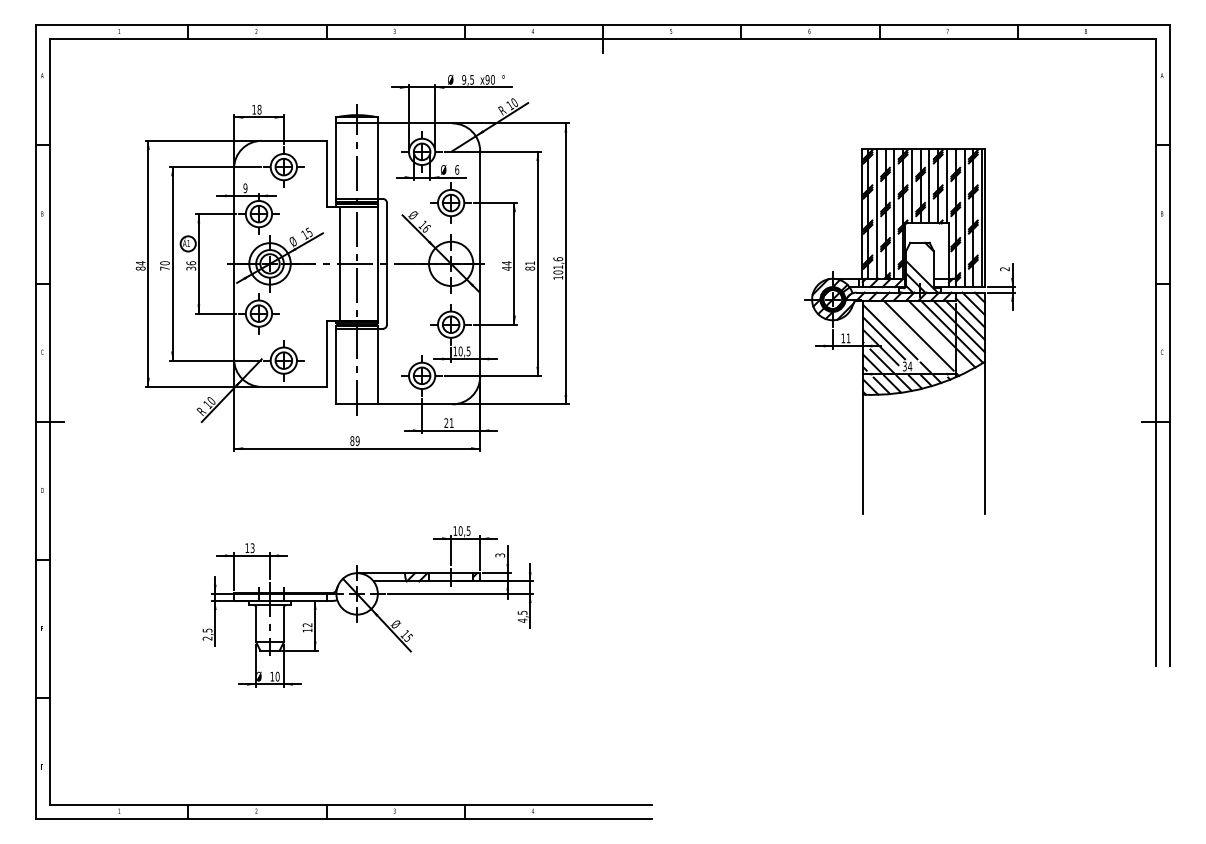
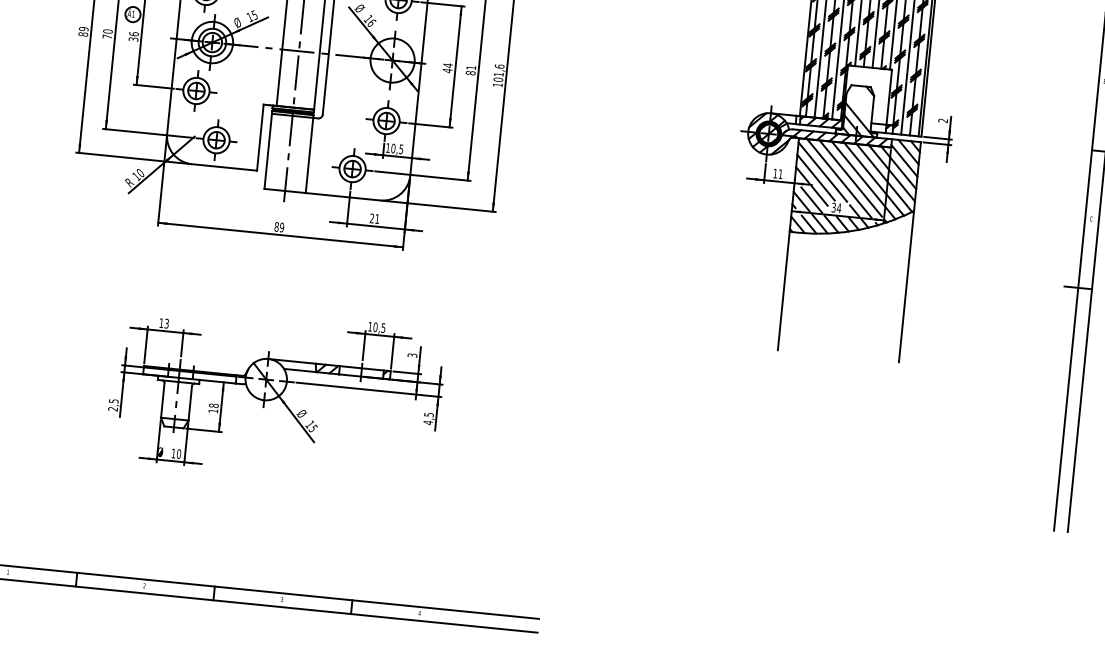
text: (140, 263) -> (83, 29), 84 -> 89
line: (907, 336) -> (839, 178), added
line: (931, 336) -> (863, 180), added
text: (307, 625) -> (213, 406), 12 -> 18

